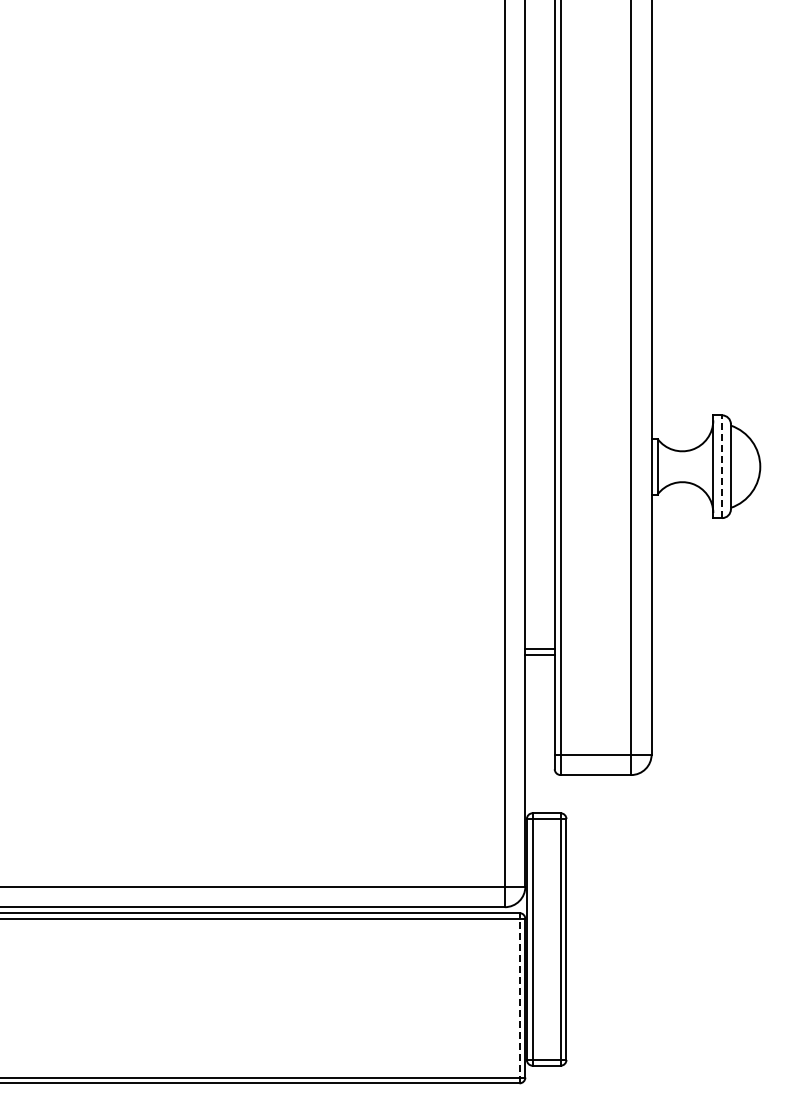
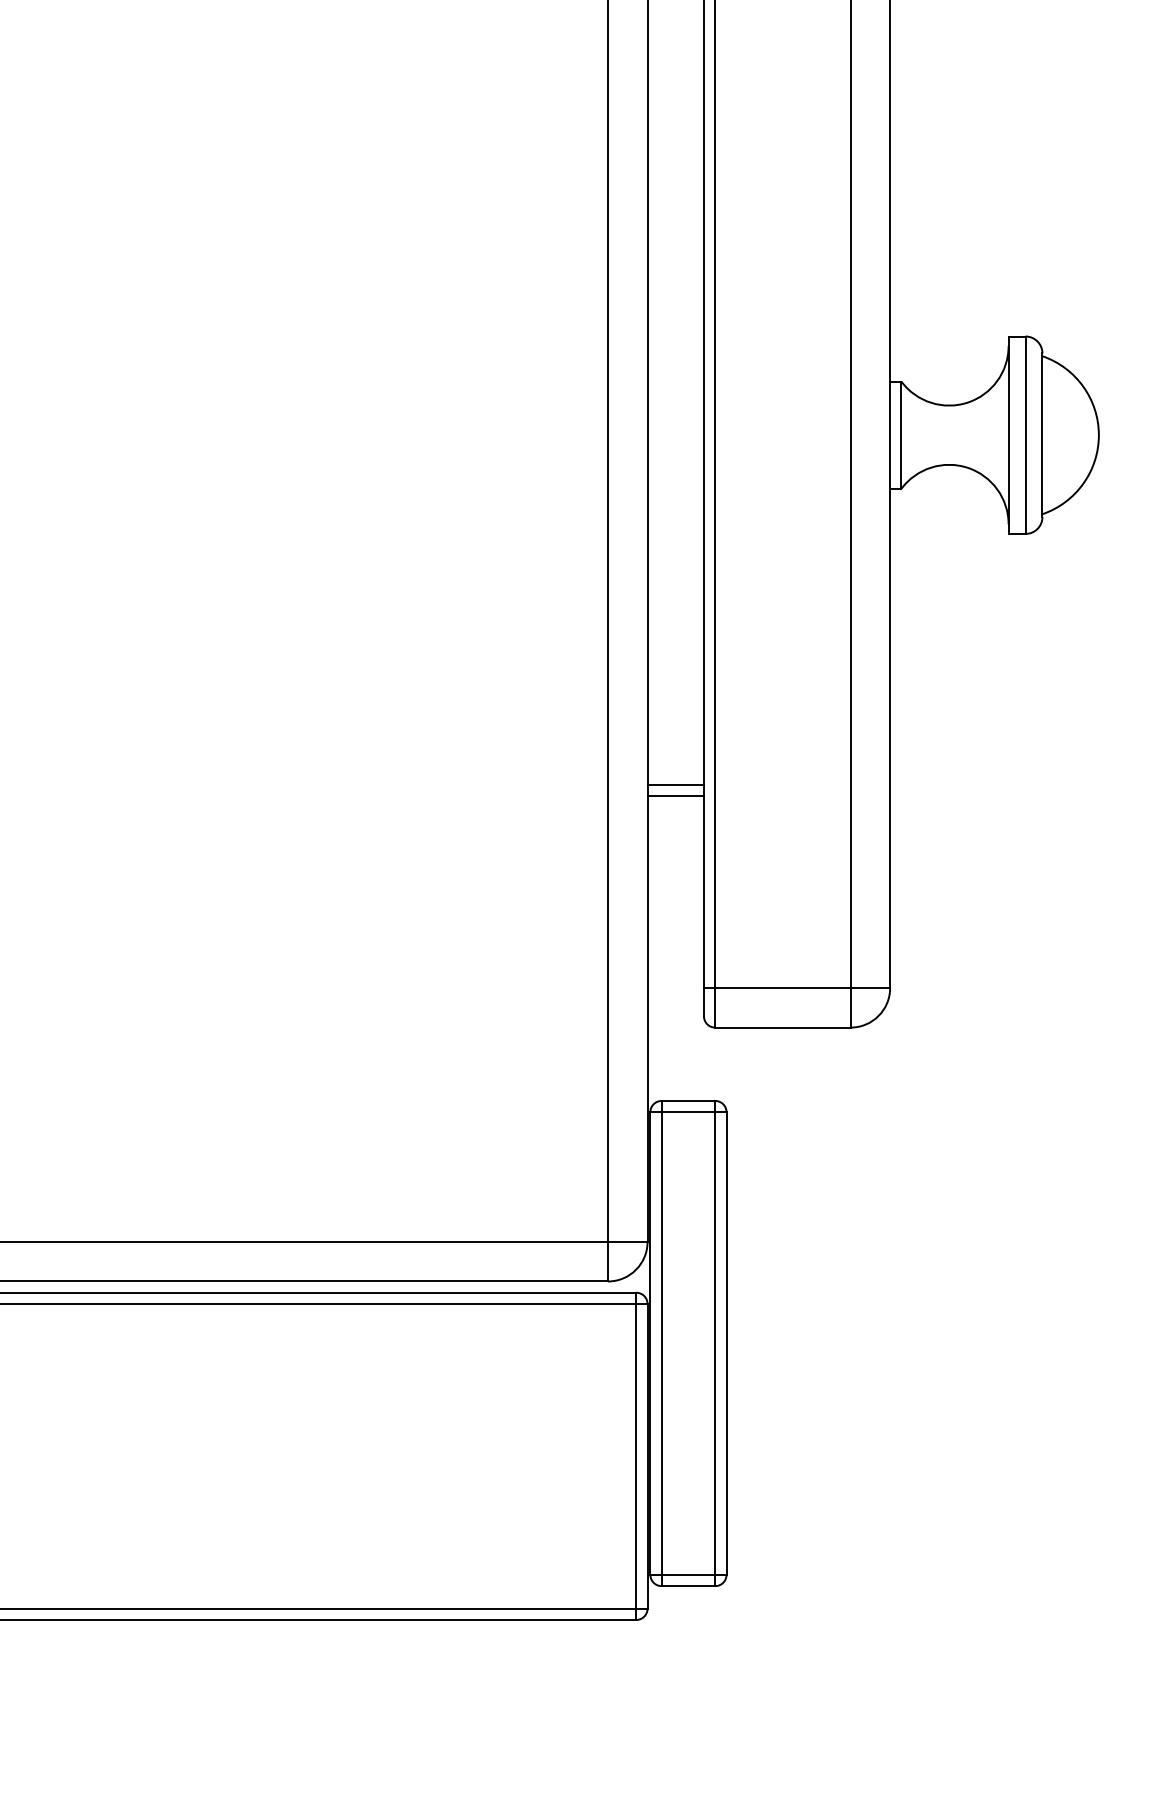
line: (722, 466) -> (1026, 434), dashed -> solid
line: (519, 997) -> (636, 1454), dashed -> solid

